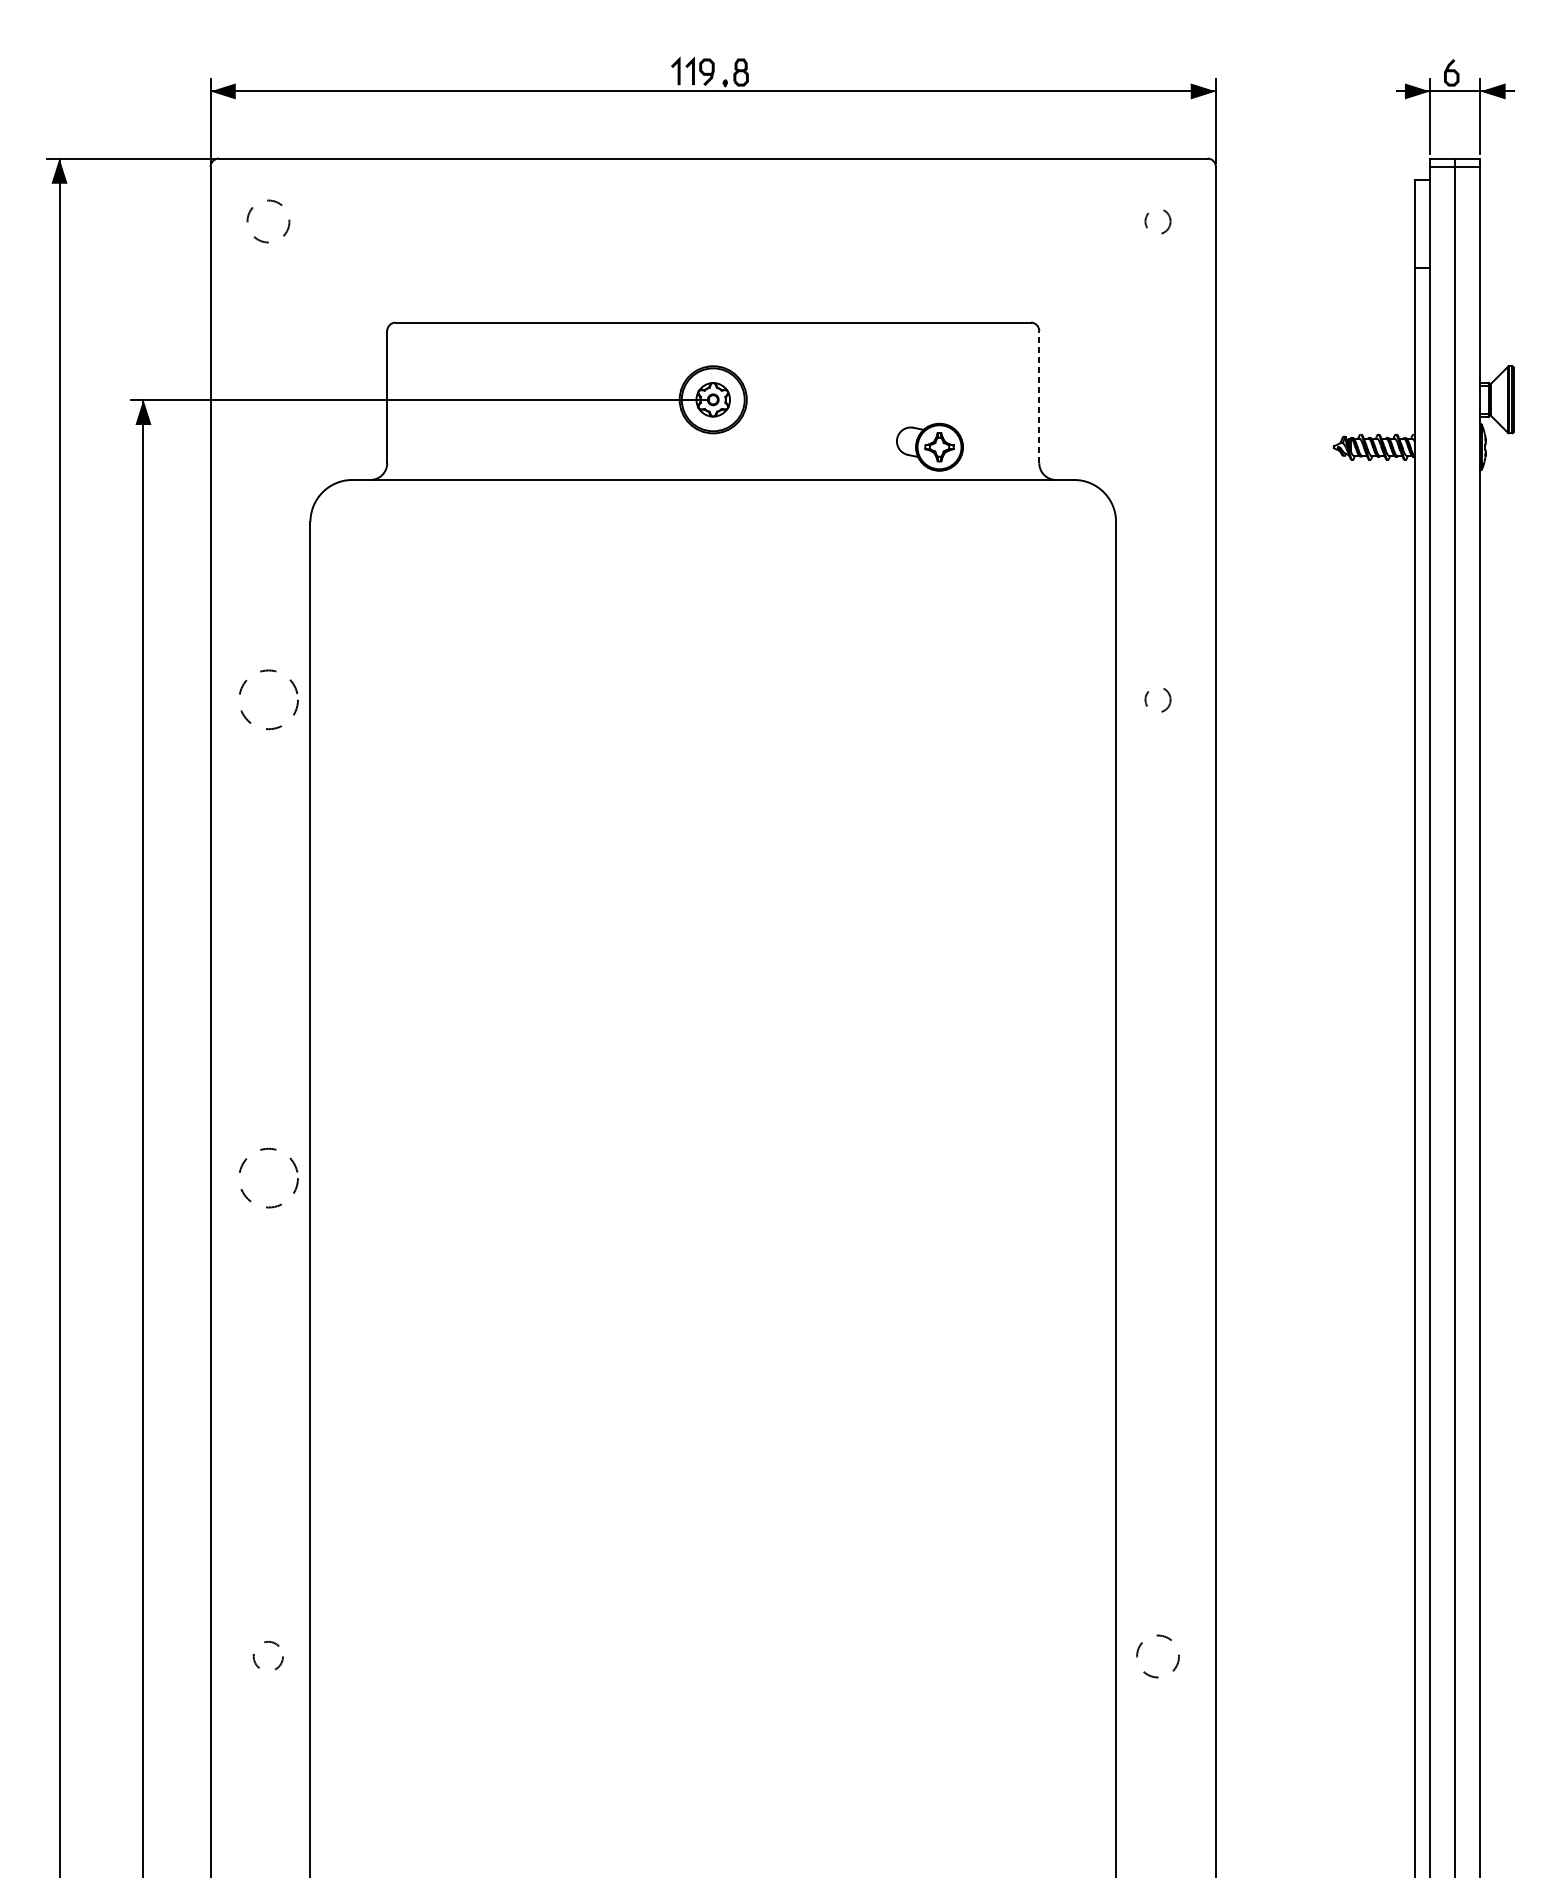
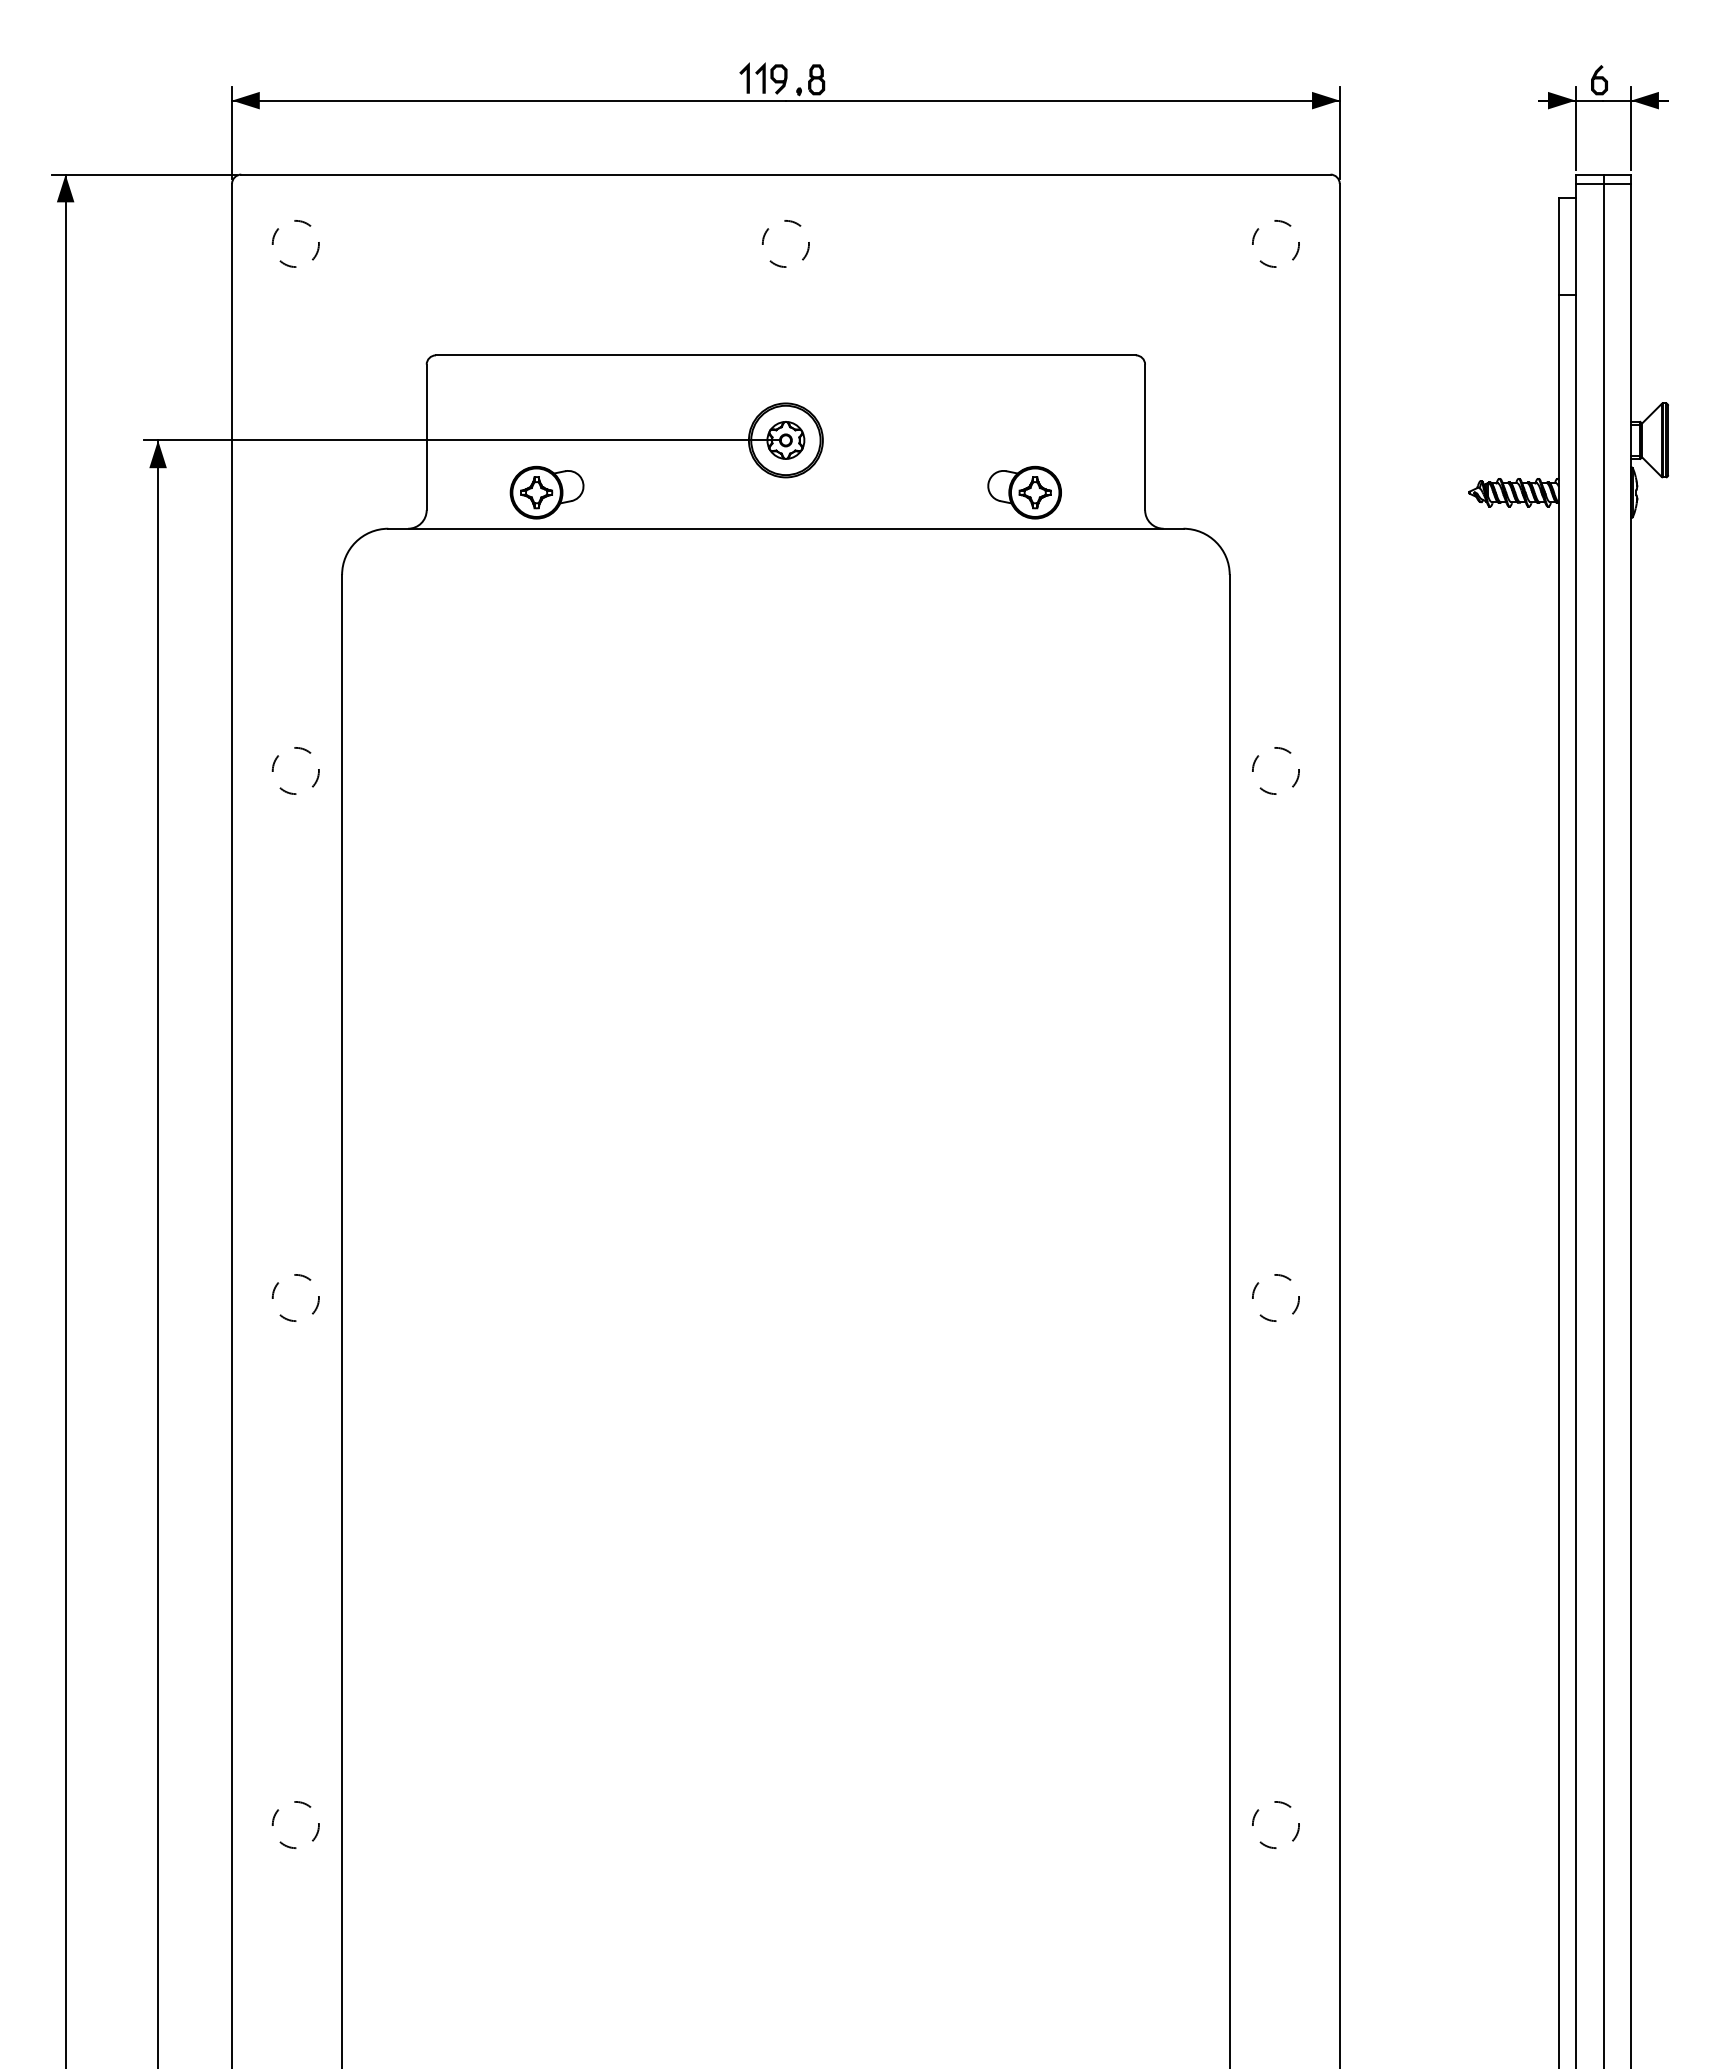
circle: (712, 221) -> (785, 243), added
circle: (1157, 221) -> (1275, 243), size x1.67
line: (1039, 397) -> (1145, 437), dashed -> solid
part: (495, 447) -> (546, 492), added
circle: (268, 699) -> (295, 770), size x0.71
circle: (1157, 699) -> (1275, 770), size x1.67
circle: (268, 1177) -> (295, 1297), size x0.71
circle: (1157, 1177) -> (1275, 1297), added
circle: (268, 1656) -> (295, 1824), size x1.43

